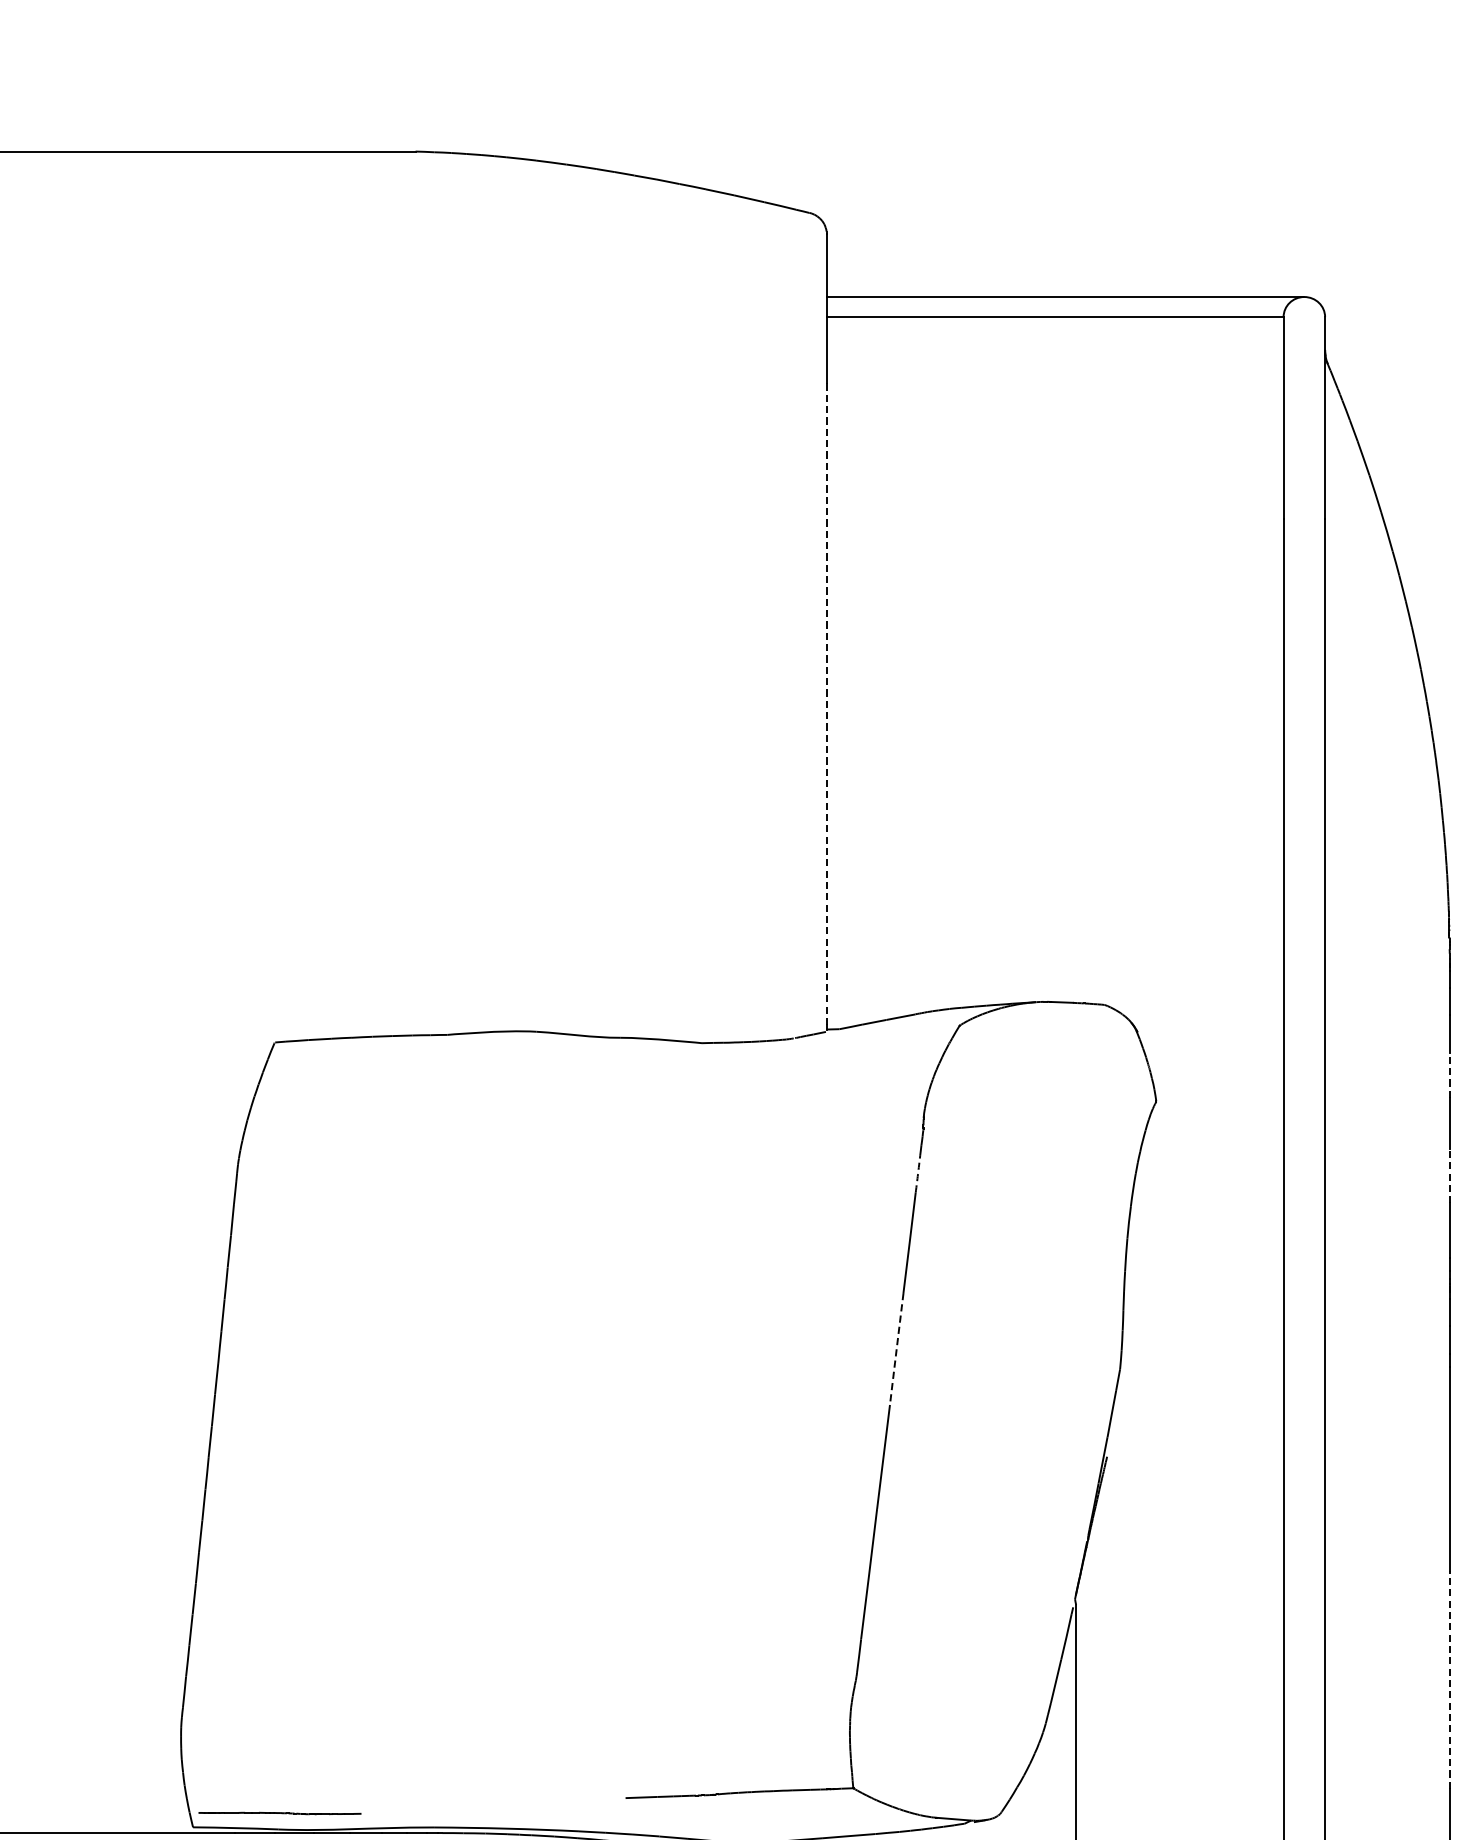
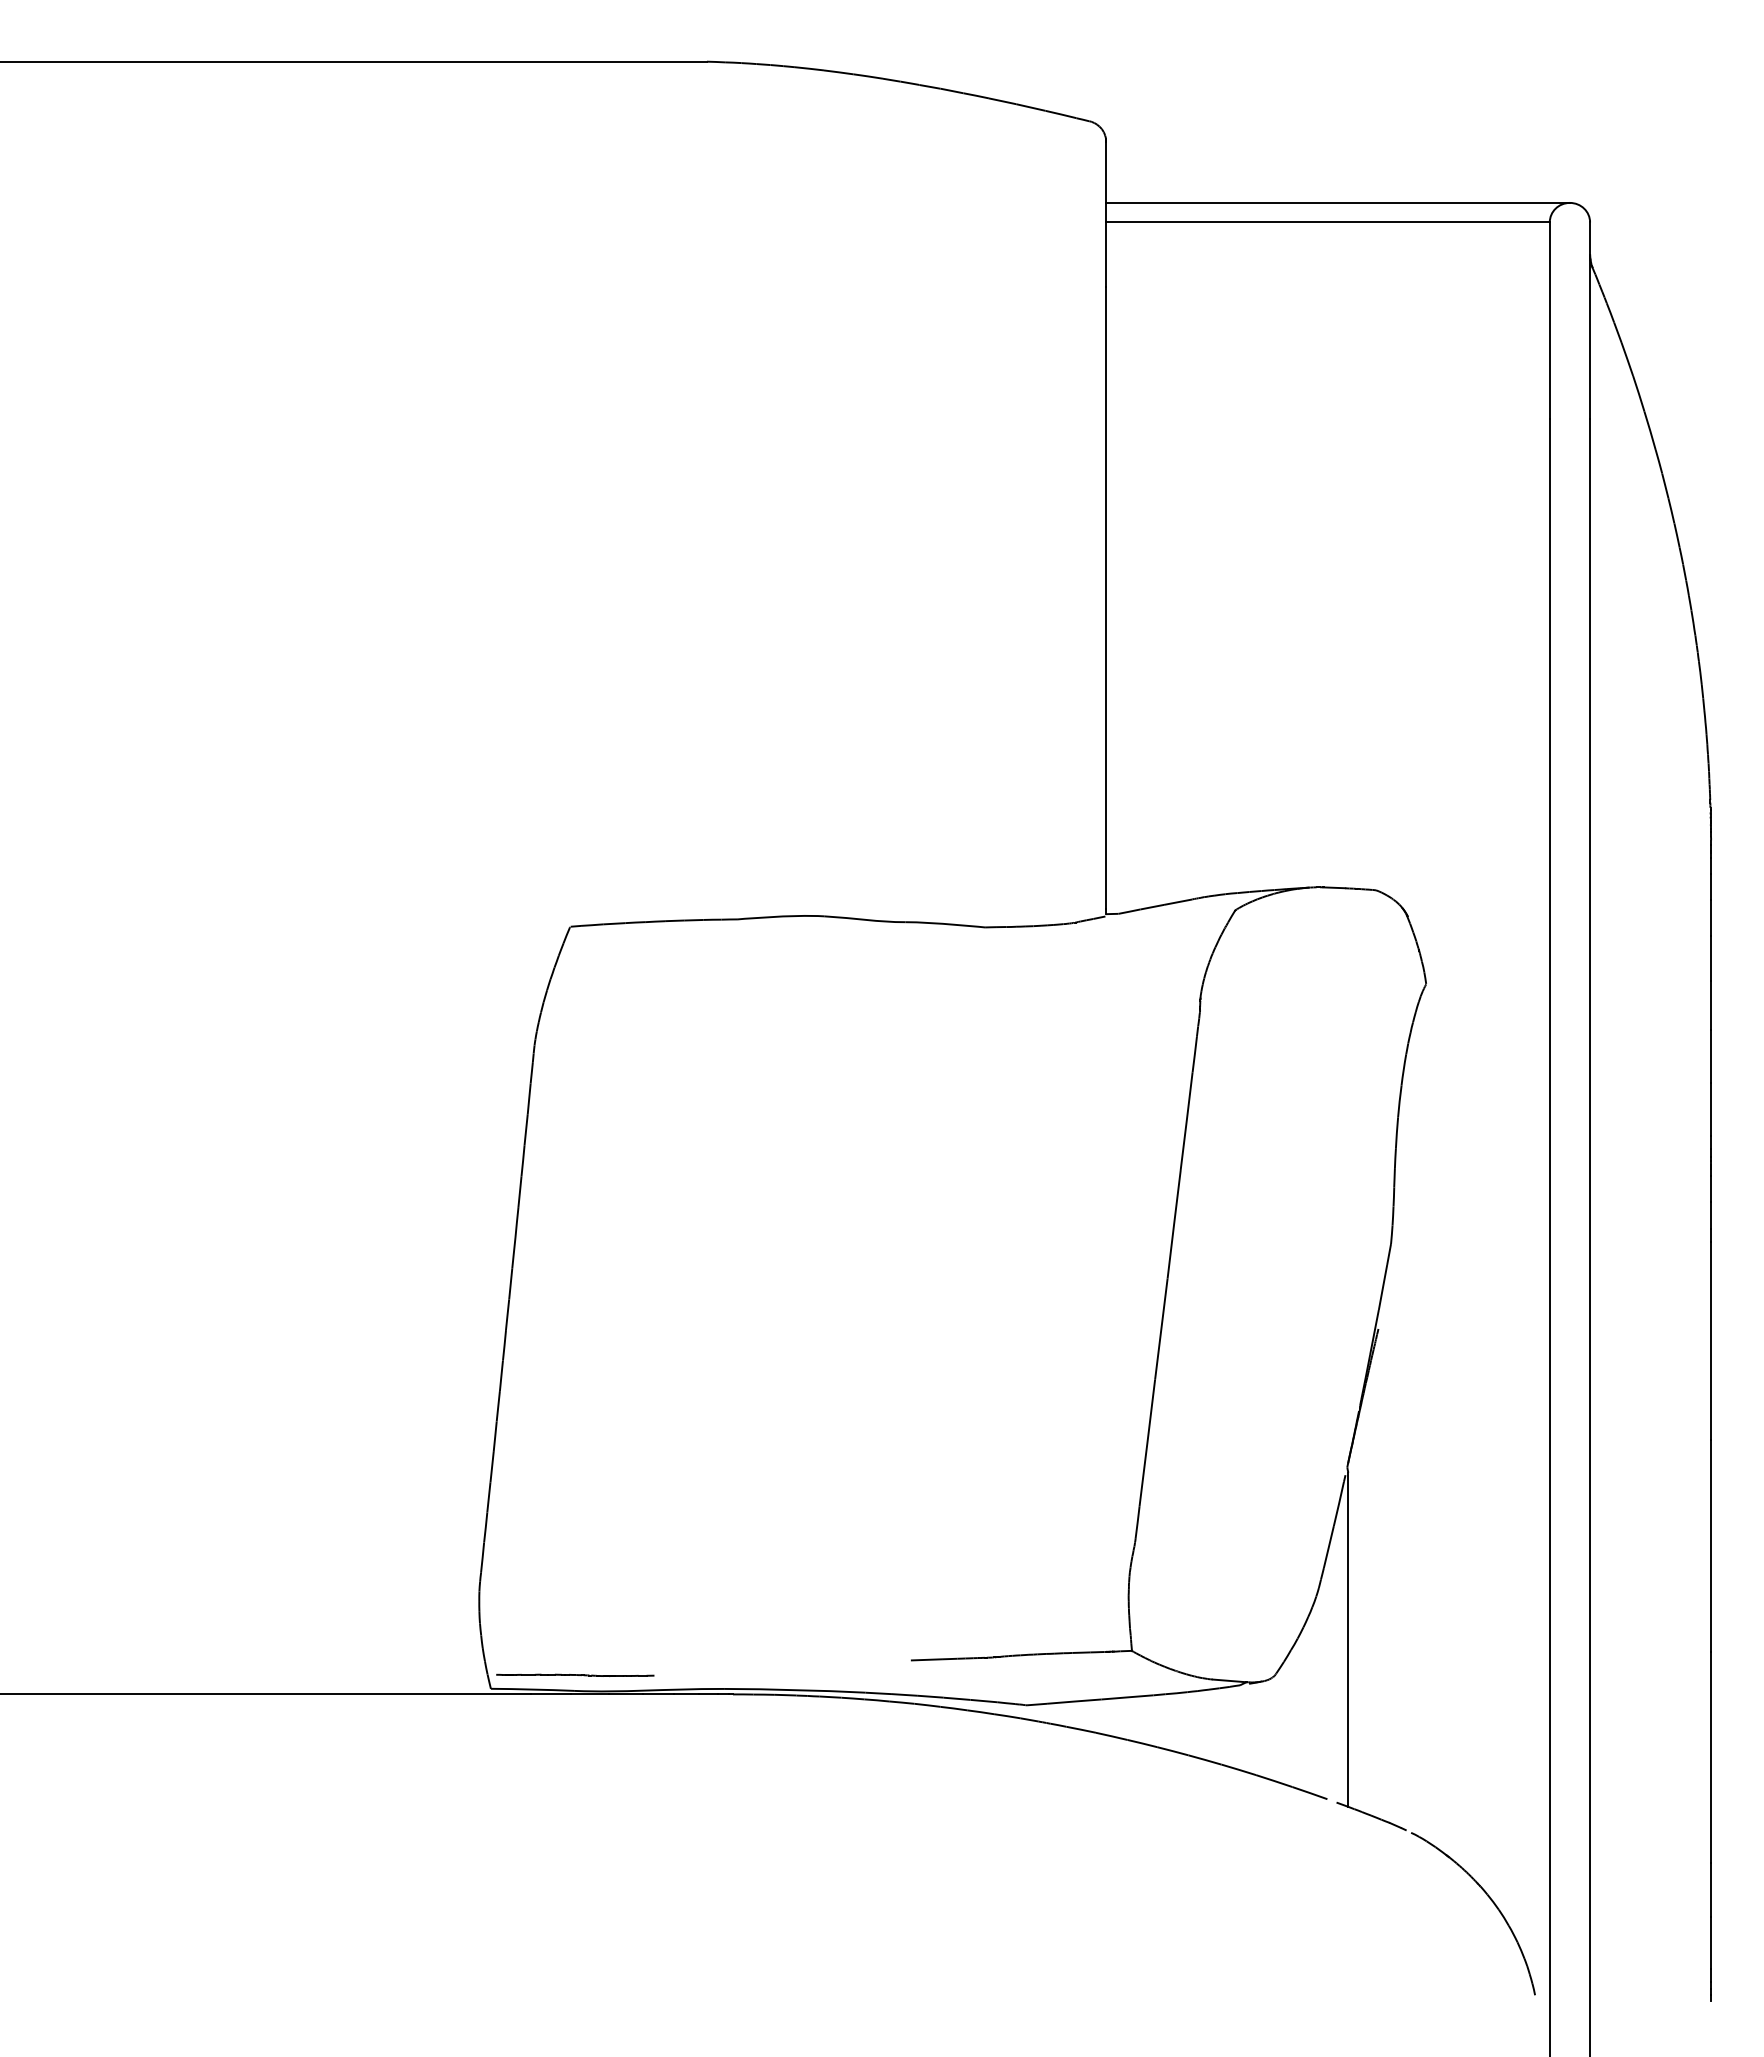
line: (827, 704) -> (1106, 598), dashed -> solid
line: (1450, 1075) -> (1711, 958), dashed -> solid
arc: (917, 1174) -> (1194, 1054), dashed -> solid
line: (1450, 1176) -> (1711, 1056), dashed -> solid
arc: (897, 1349) -> (1174, 1224), dashed -> solid
line: (1450, 1679) -> (1711, 1545), dashed -> solid

